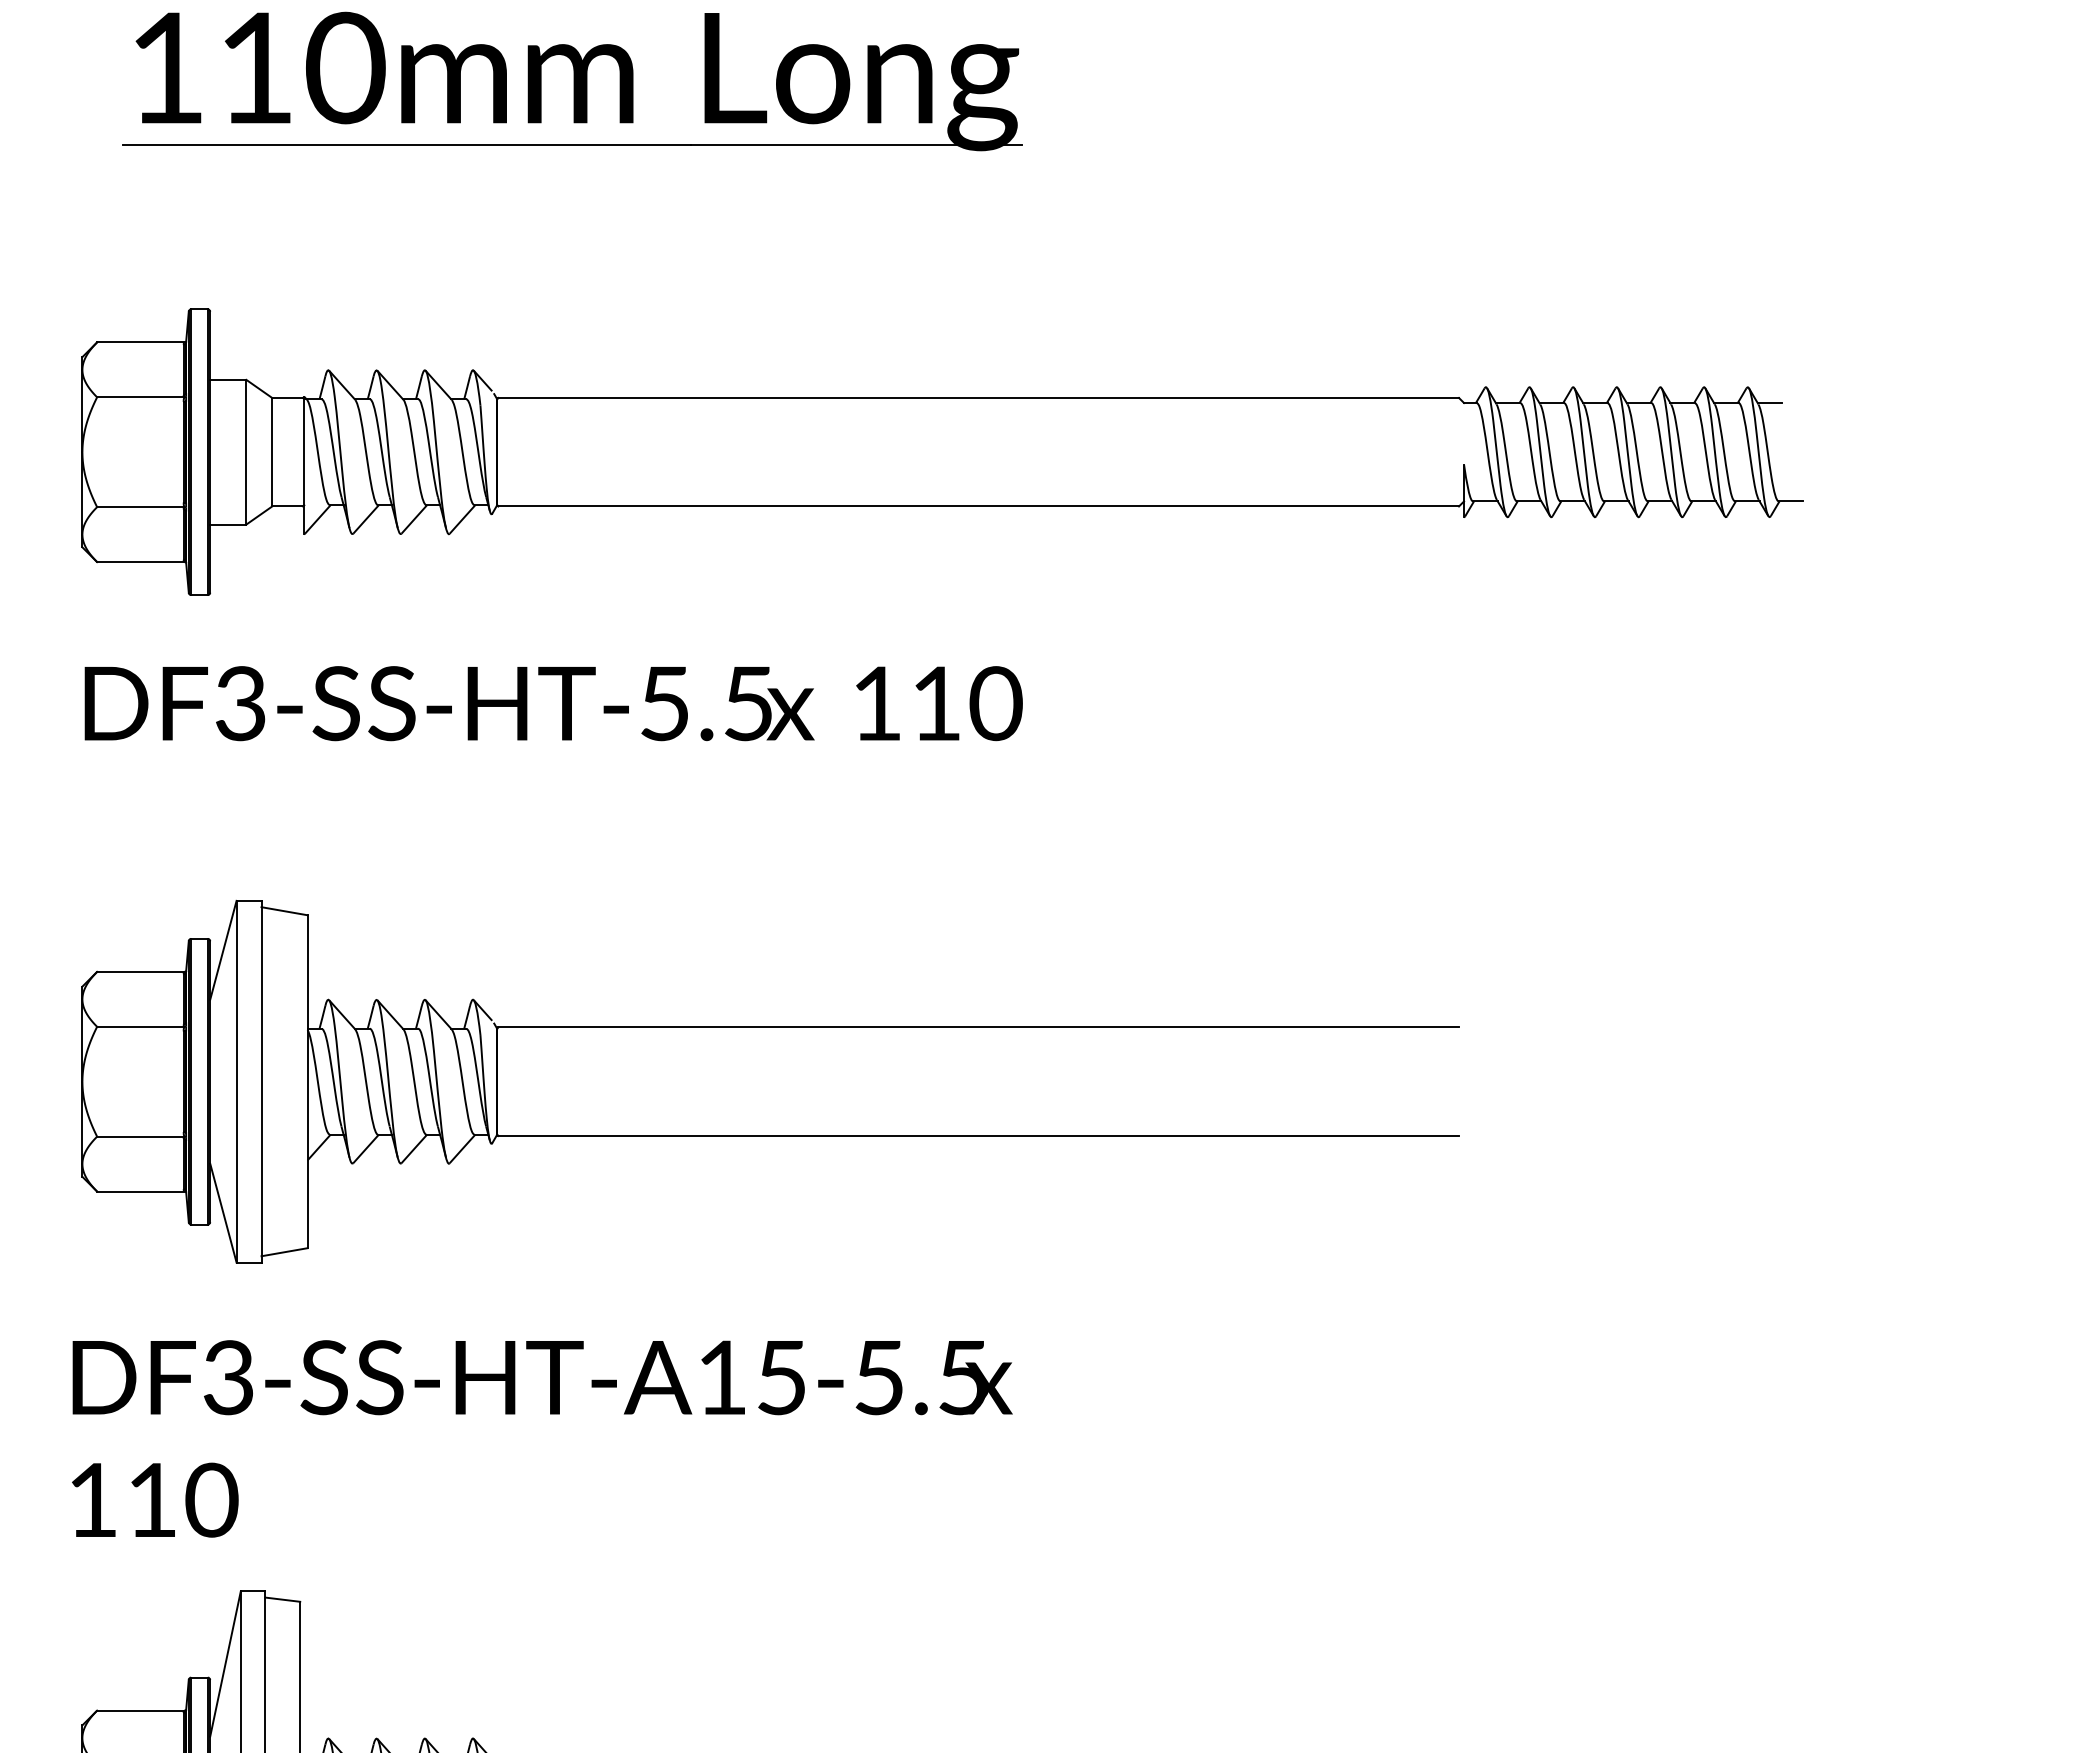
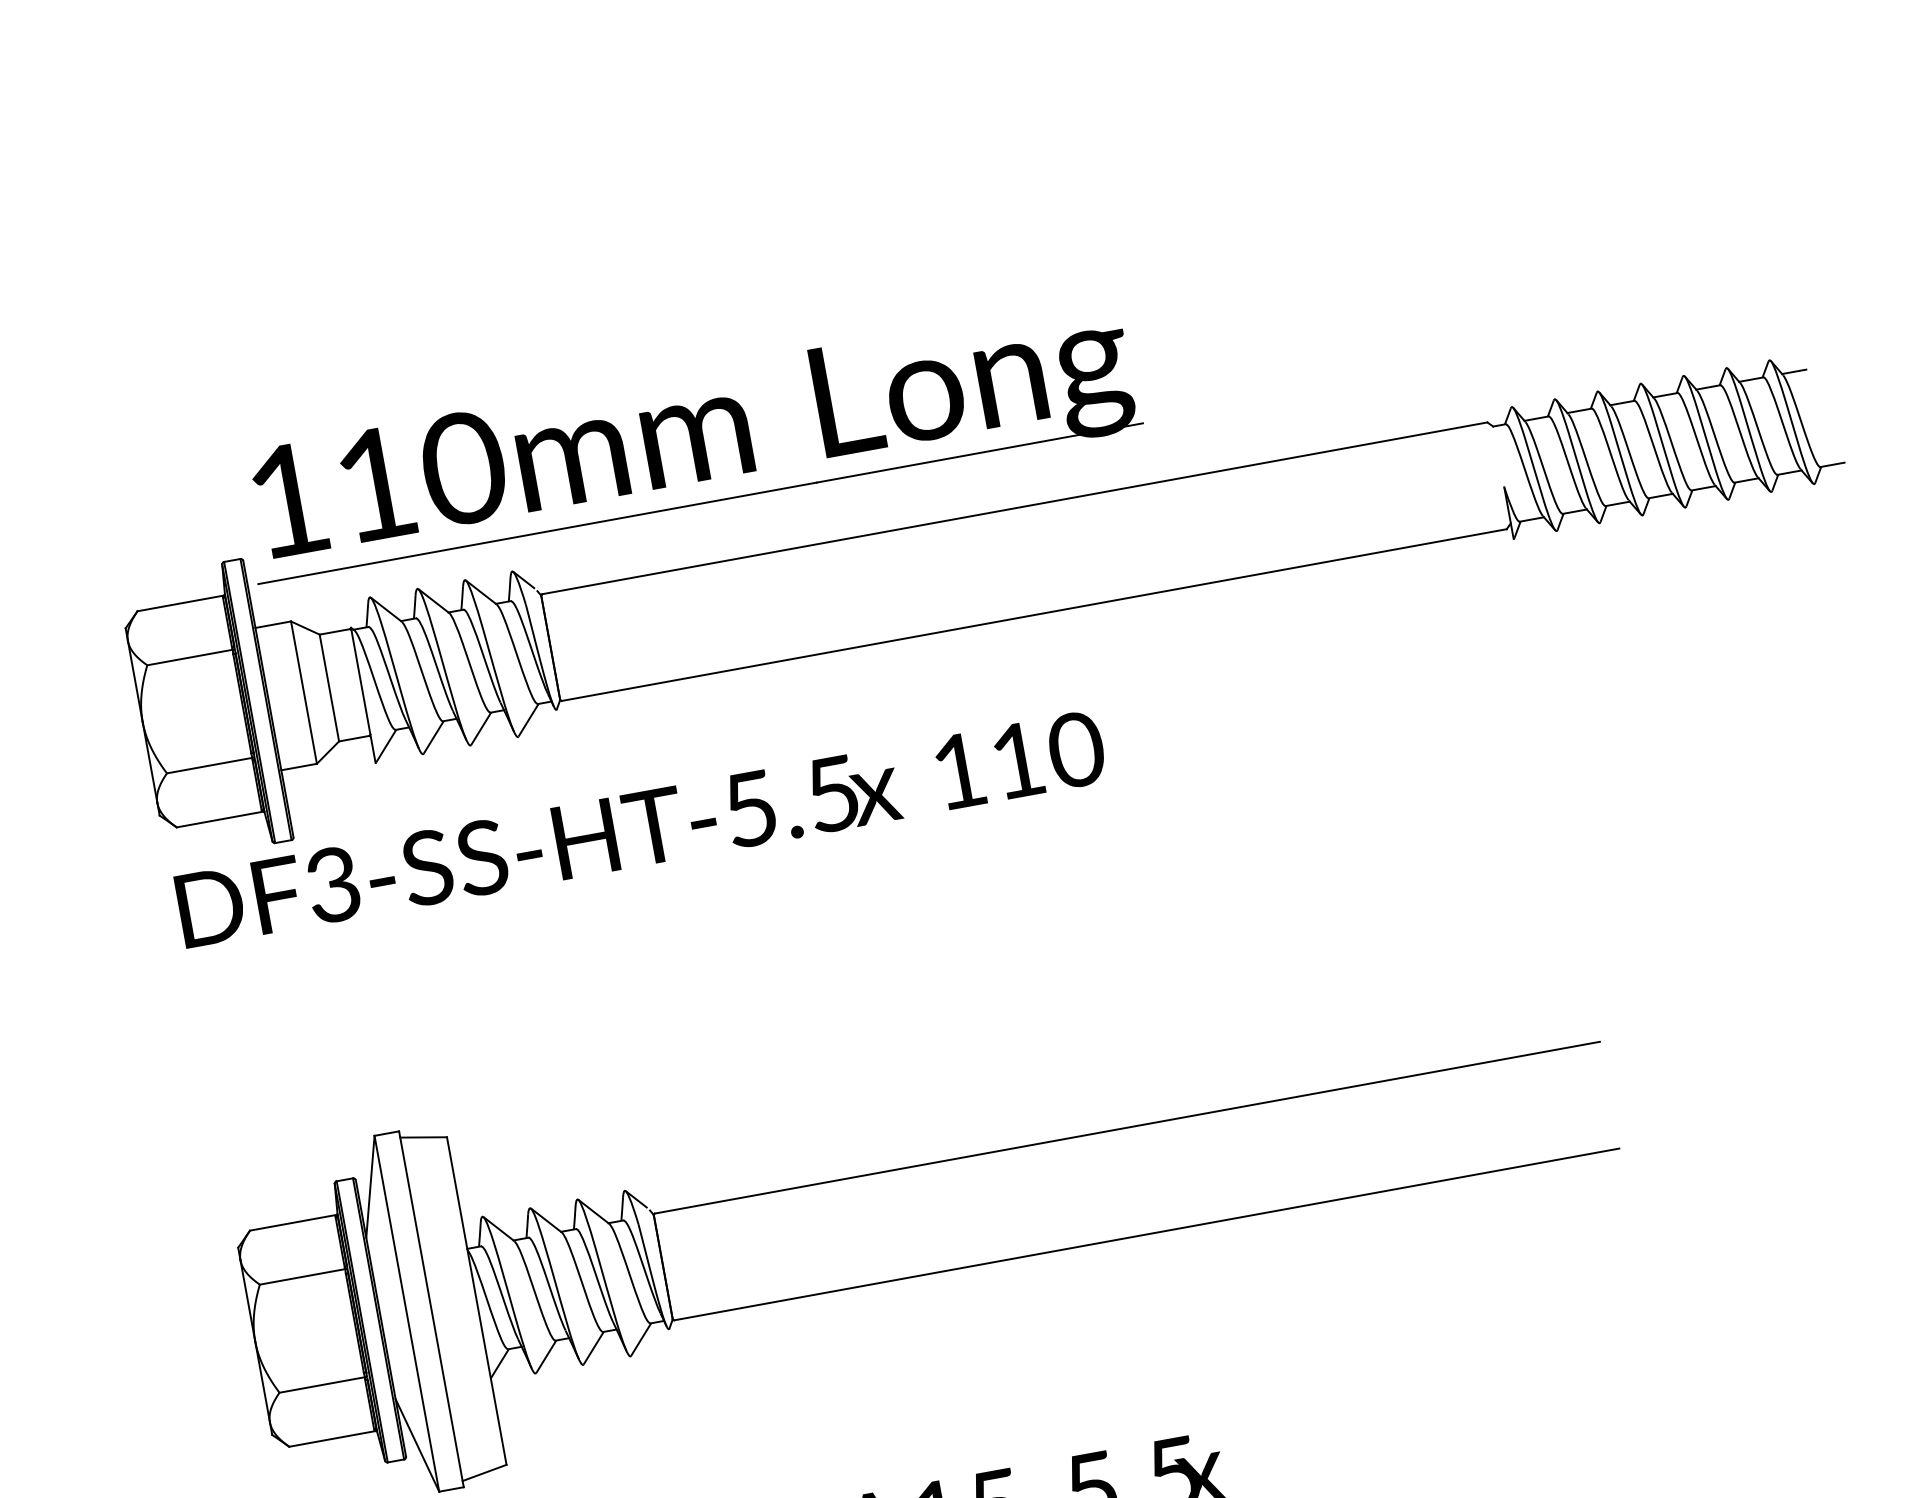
part: (572, 81) -> (689, 440), moved
text: (553, 703) -> (640, 828), moved

